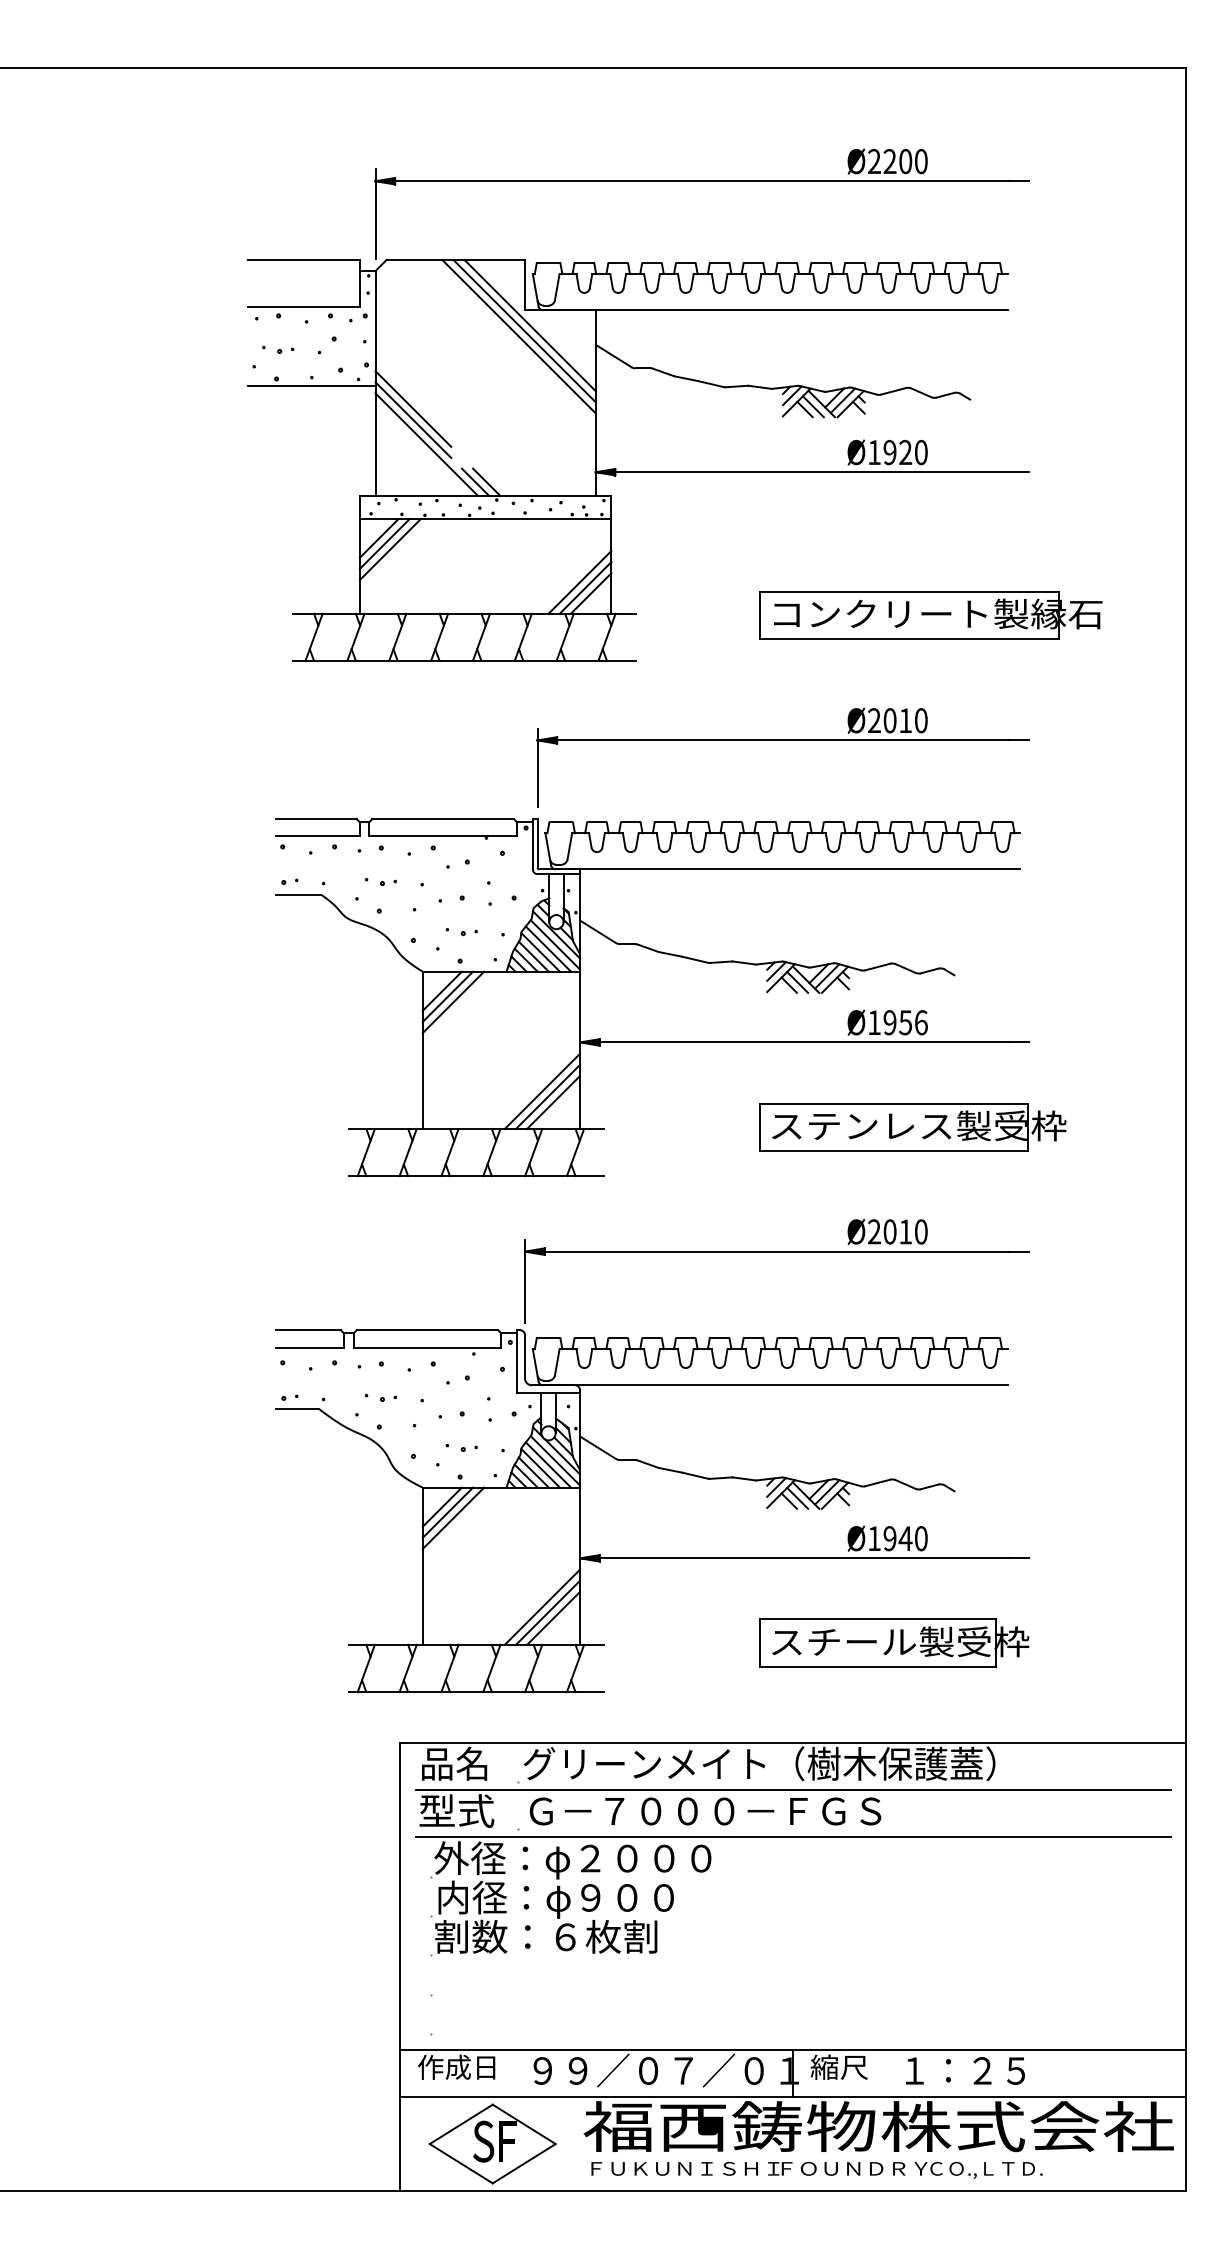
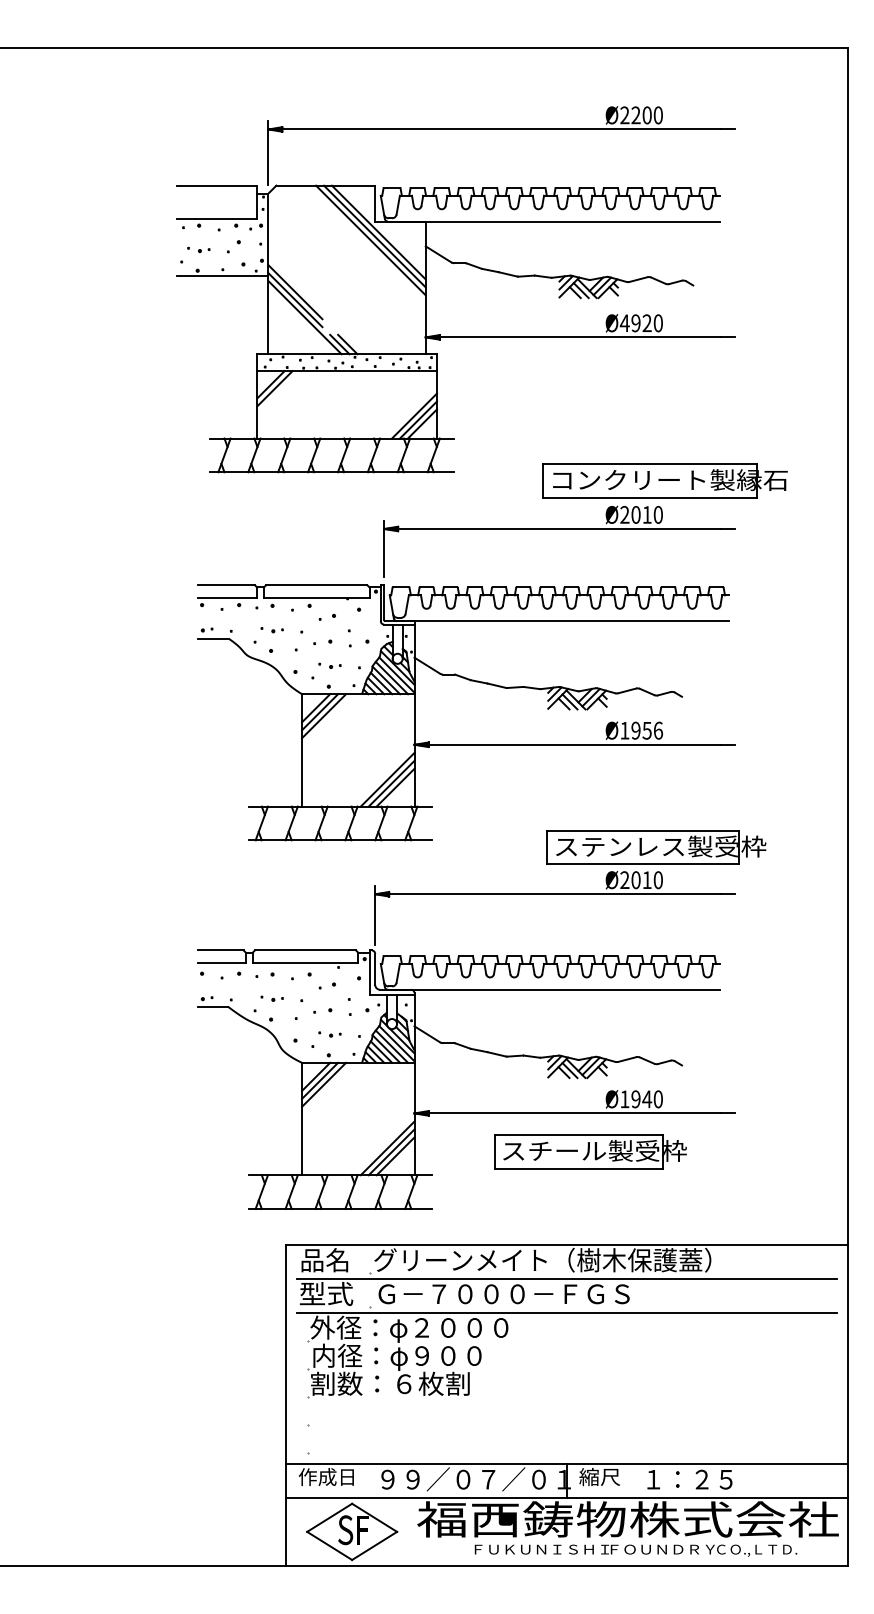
text: (874, 452) -> (624, 323), Ø1920 -> Ø4920
line: (389, 549) -> (278, 392), removed
part: (930, 615) -> (664, 481), moved
part: (912, 1127) -> (656, 847), moved
part: (894, 1642) -> (590, 1151), moved
text: (816, 2170) -> (635, 1550), moved

